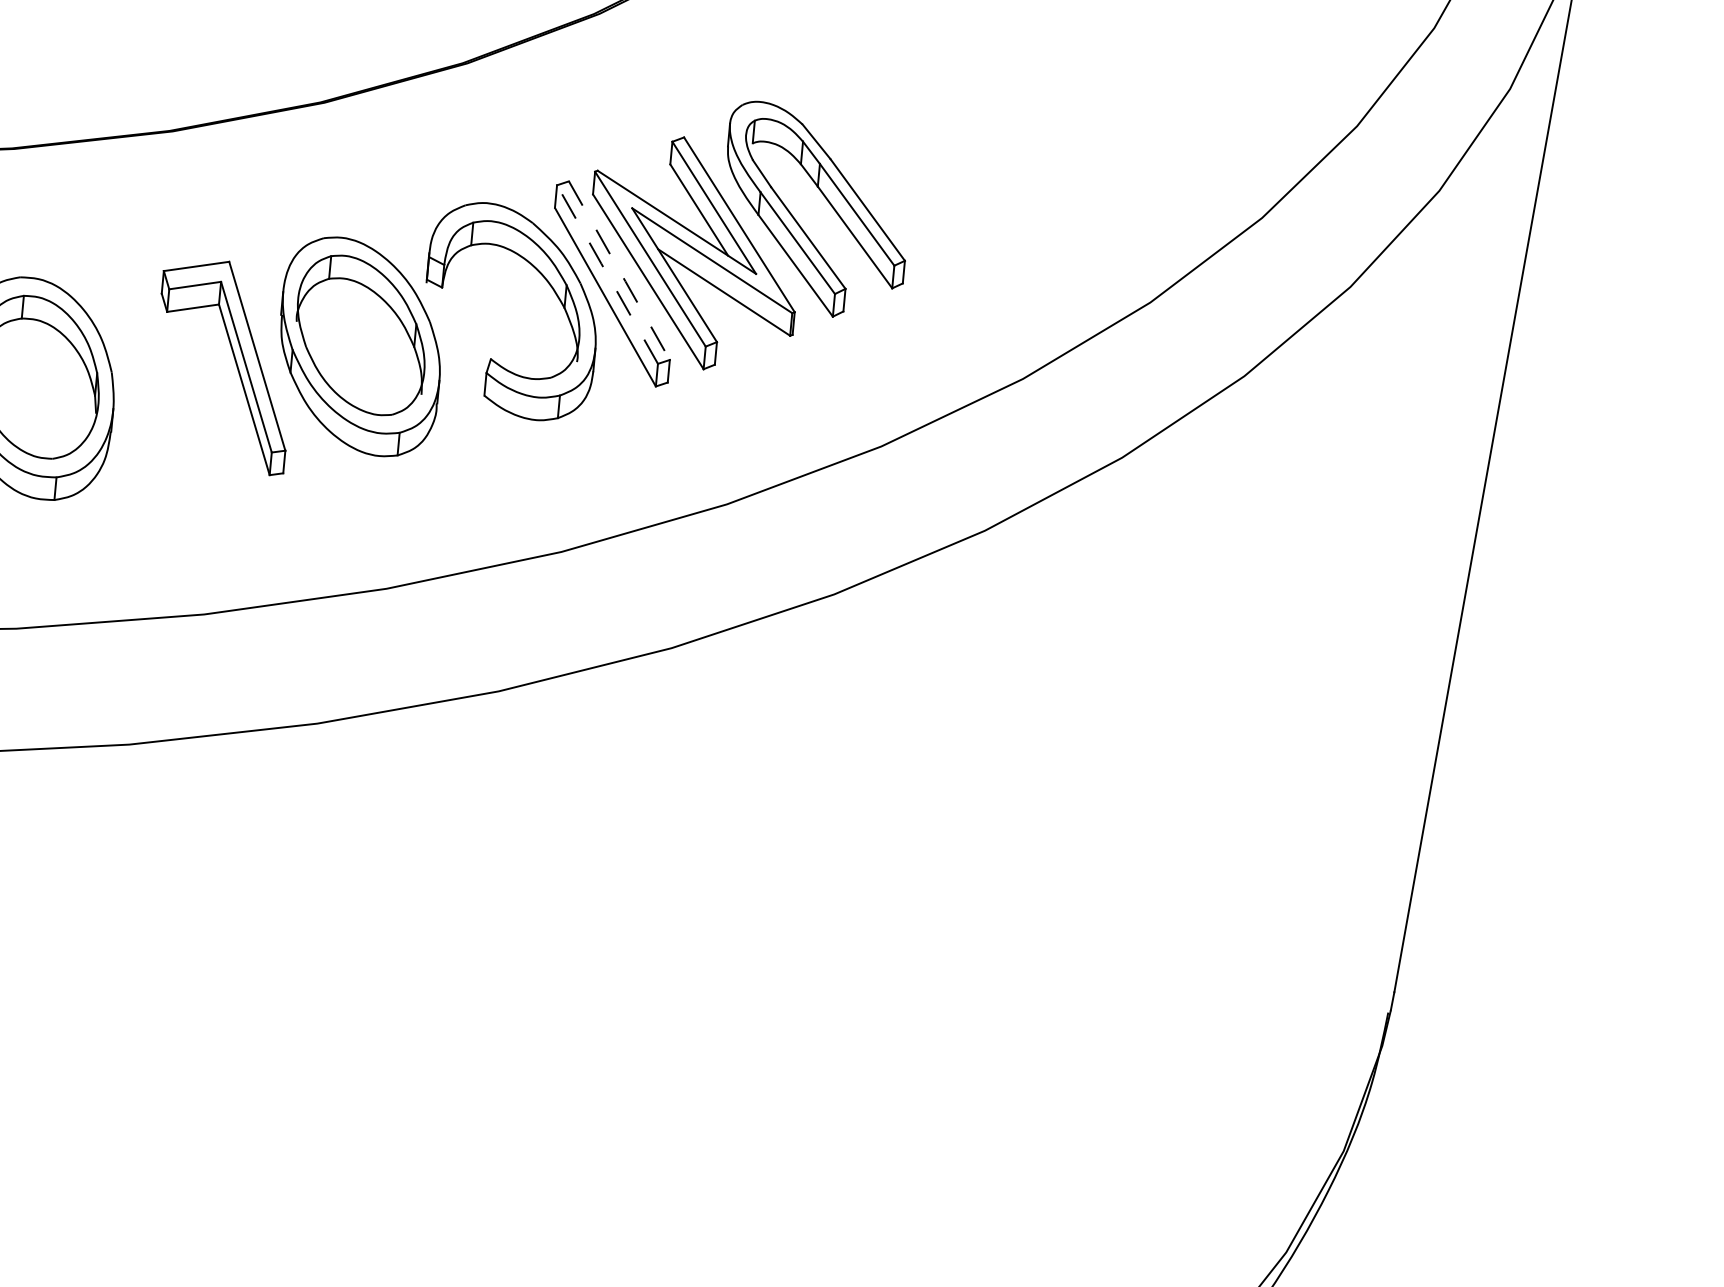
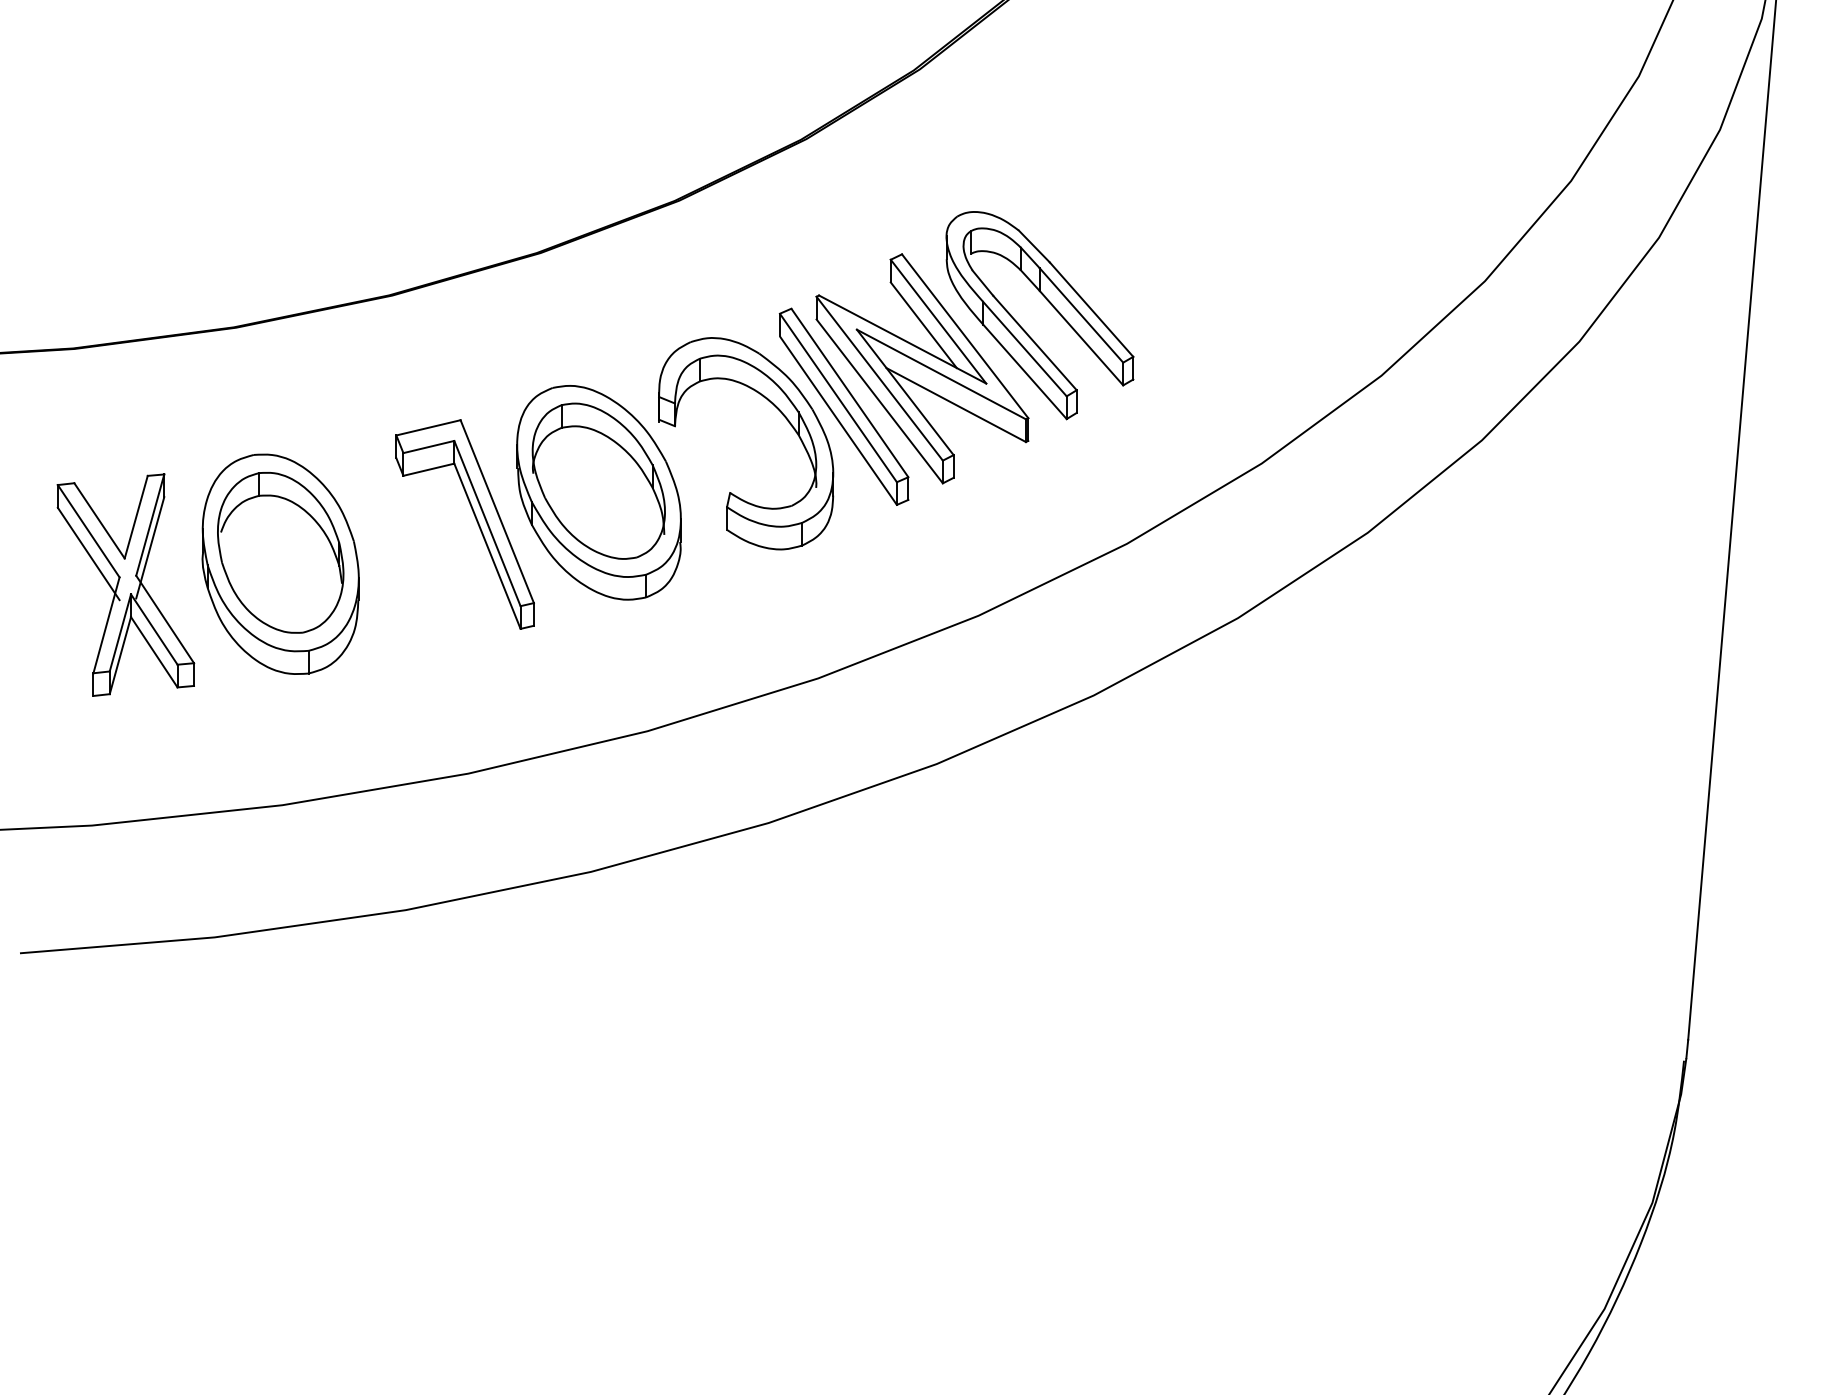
line: (619, 272) -> (850, 394), dashed -> solid
line: (606, 273) -> (837, 396), dashed -> solid

